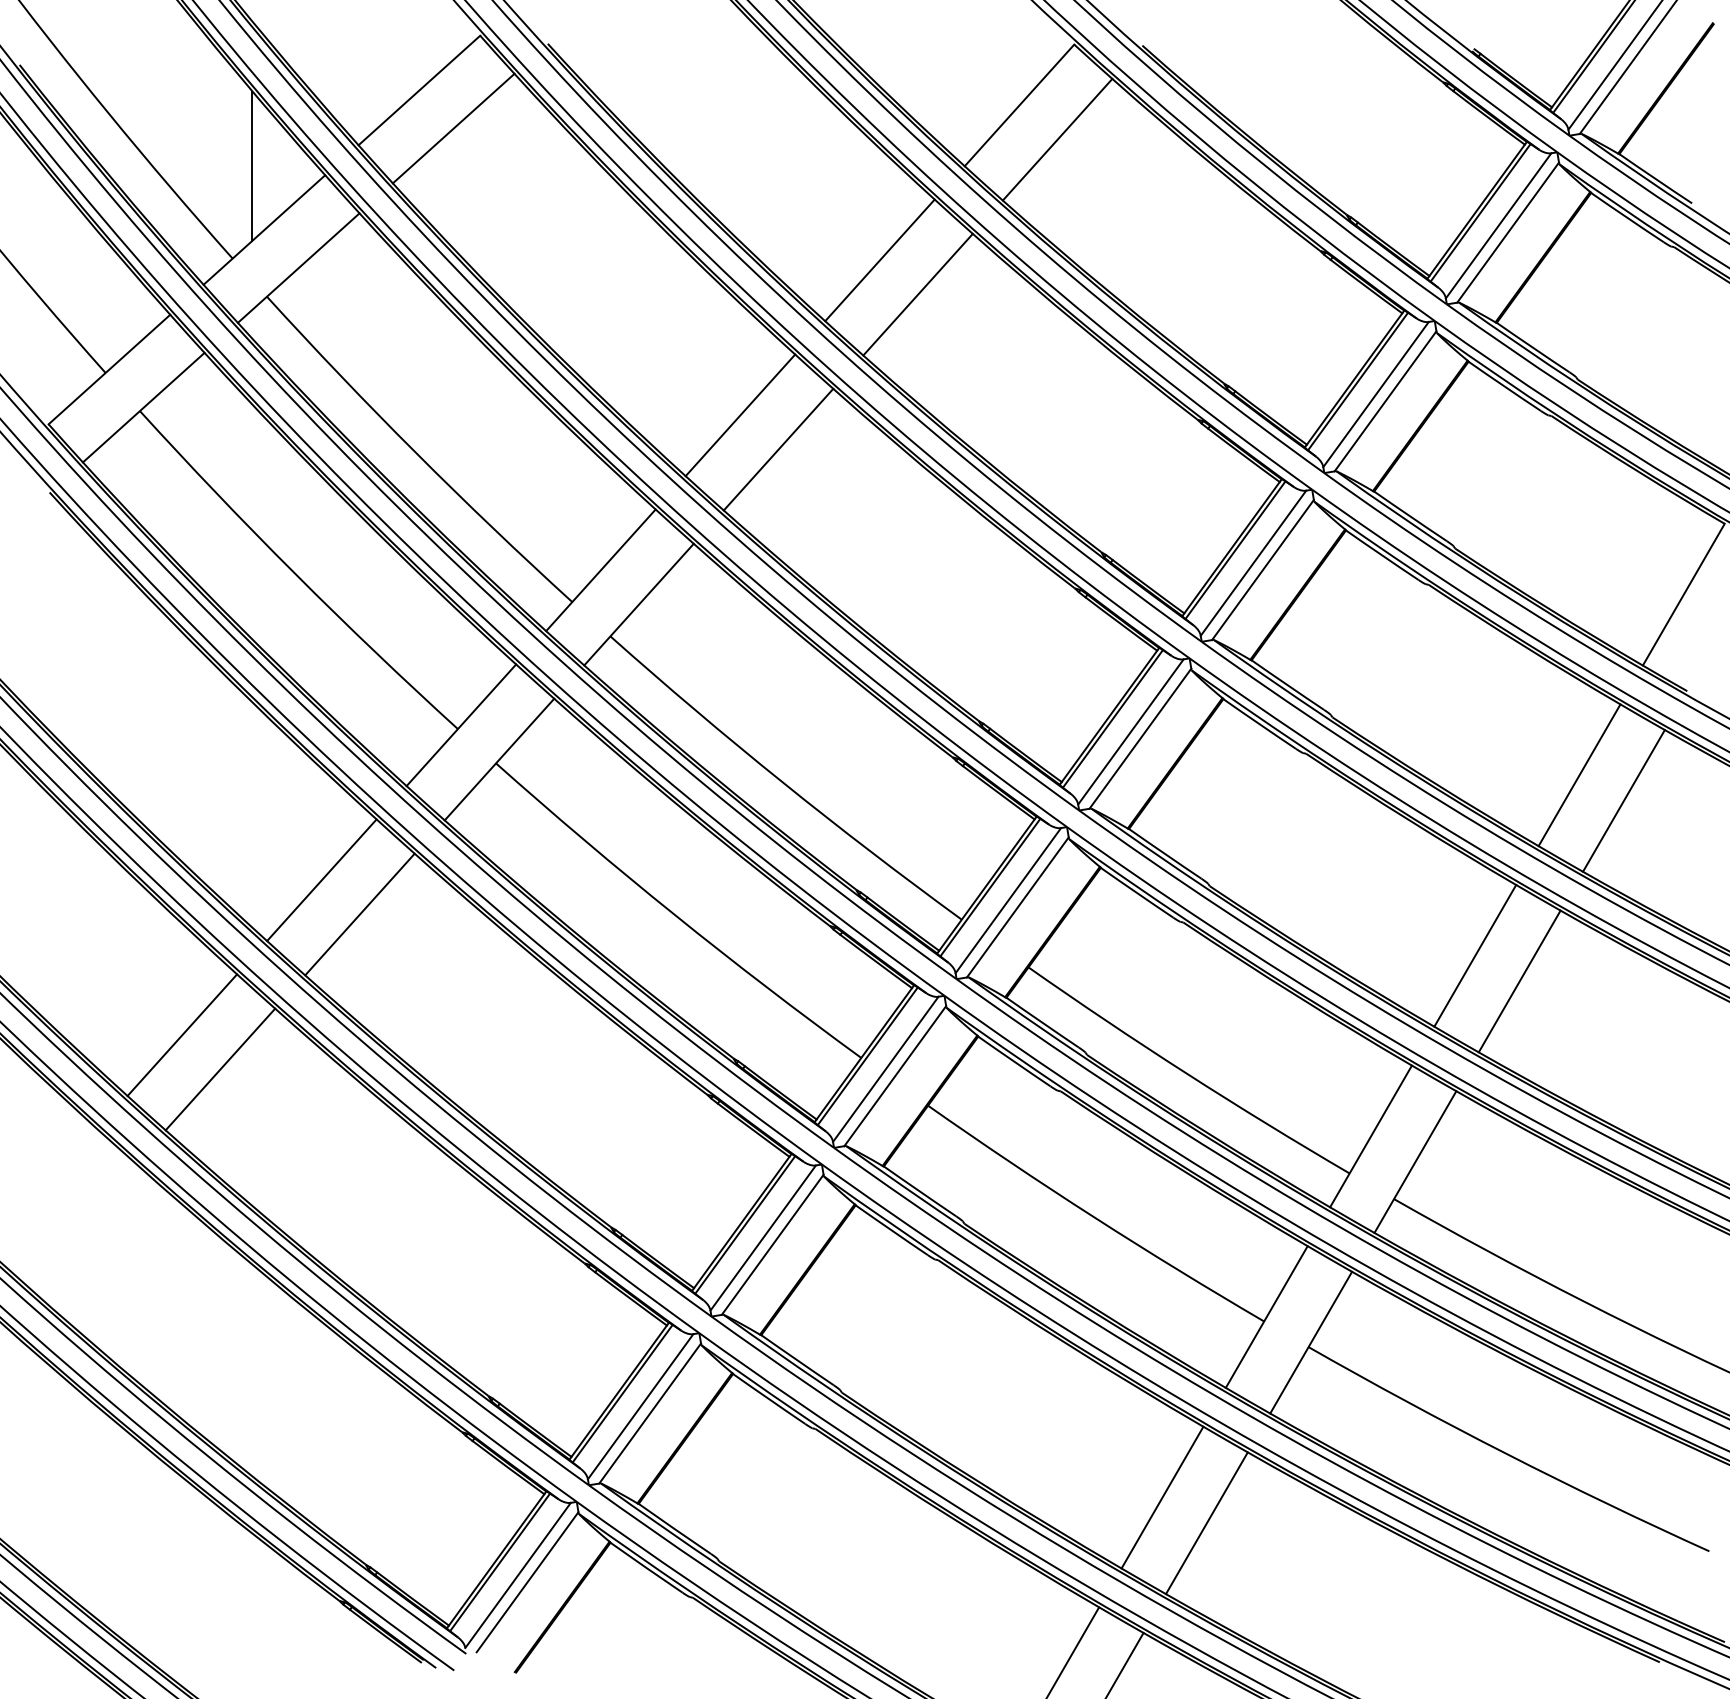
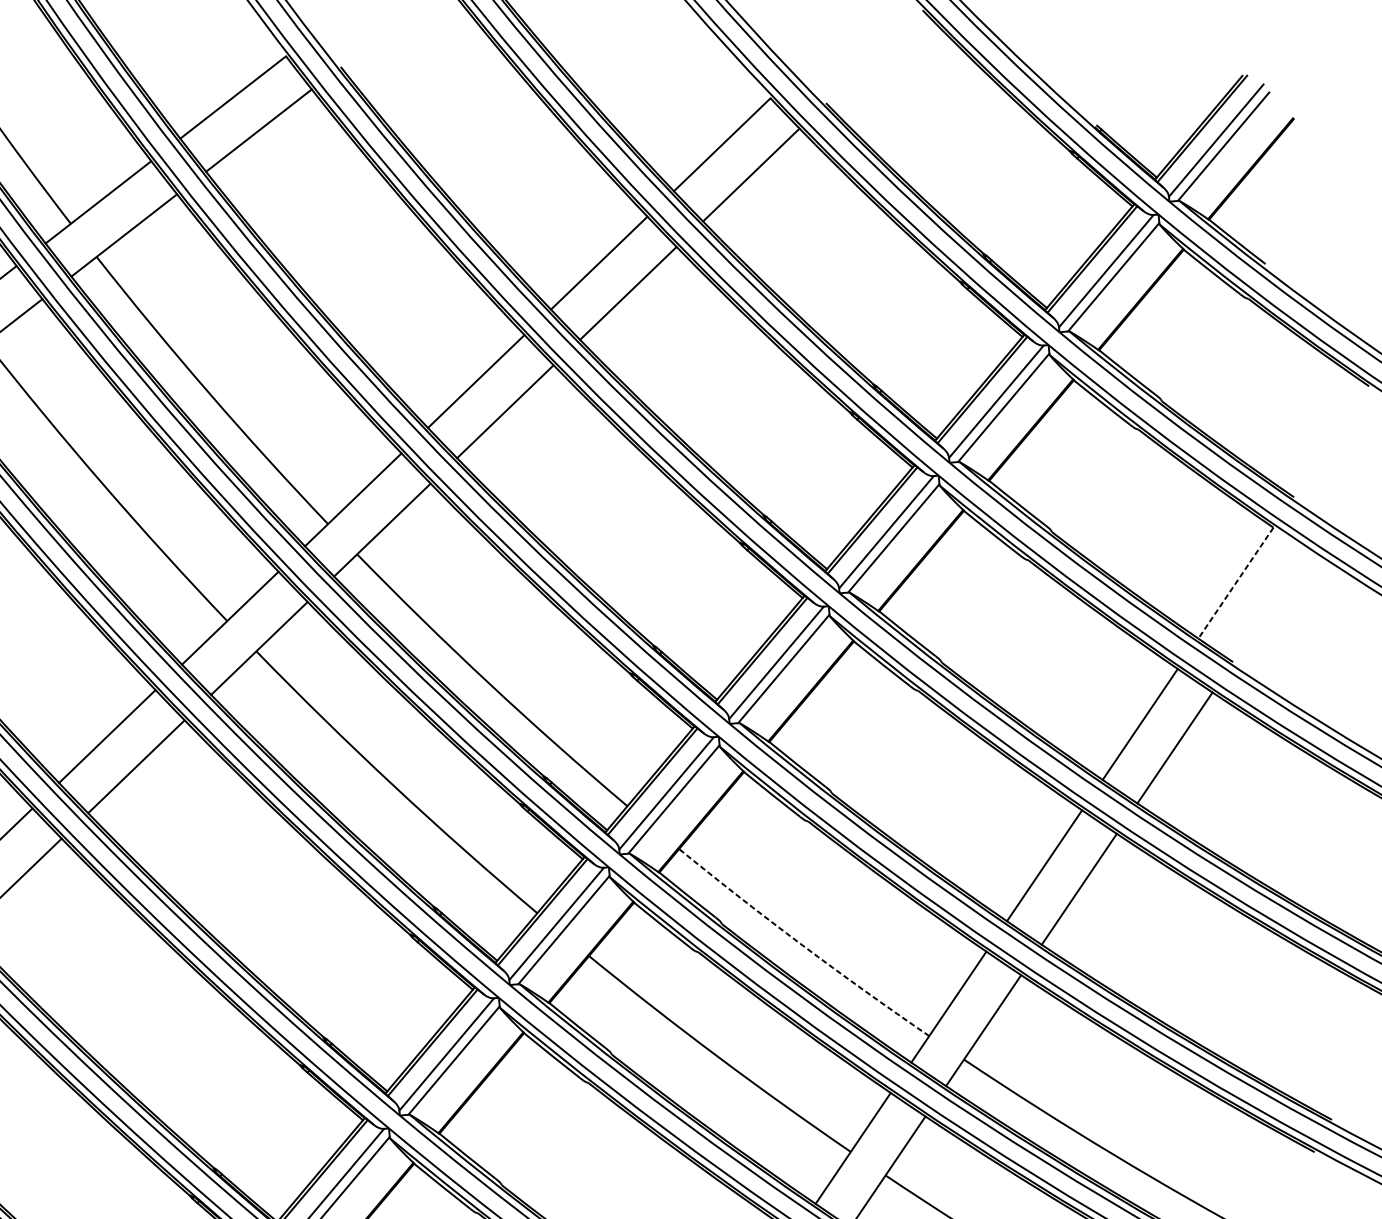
line: (252, 166) -> (92, 149), removed
line: (1683, 594) -> (1235, 582), solid -> dashed
arc: (1187, 1073) -> (802, 944), solid -> dashed

